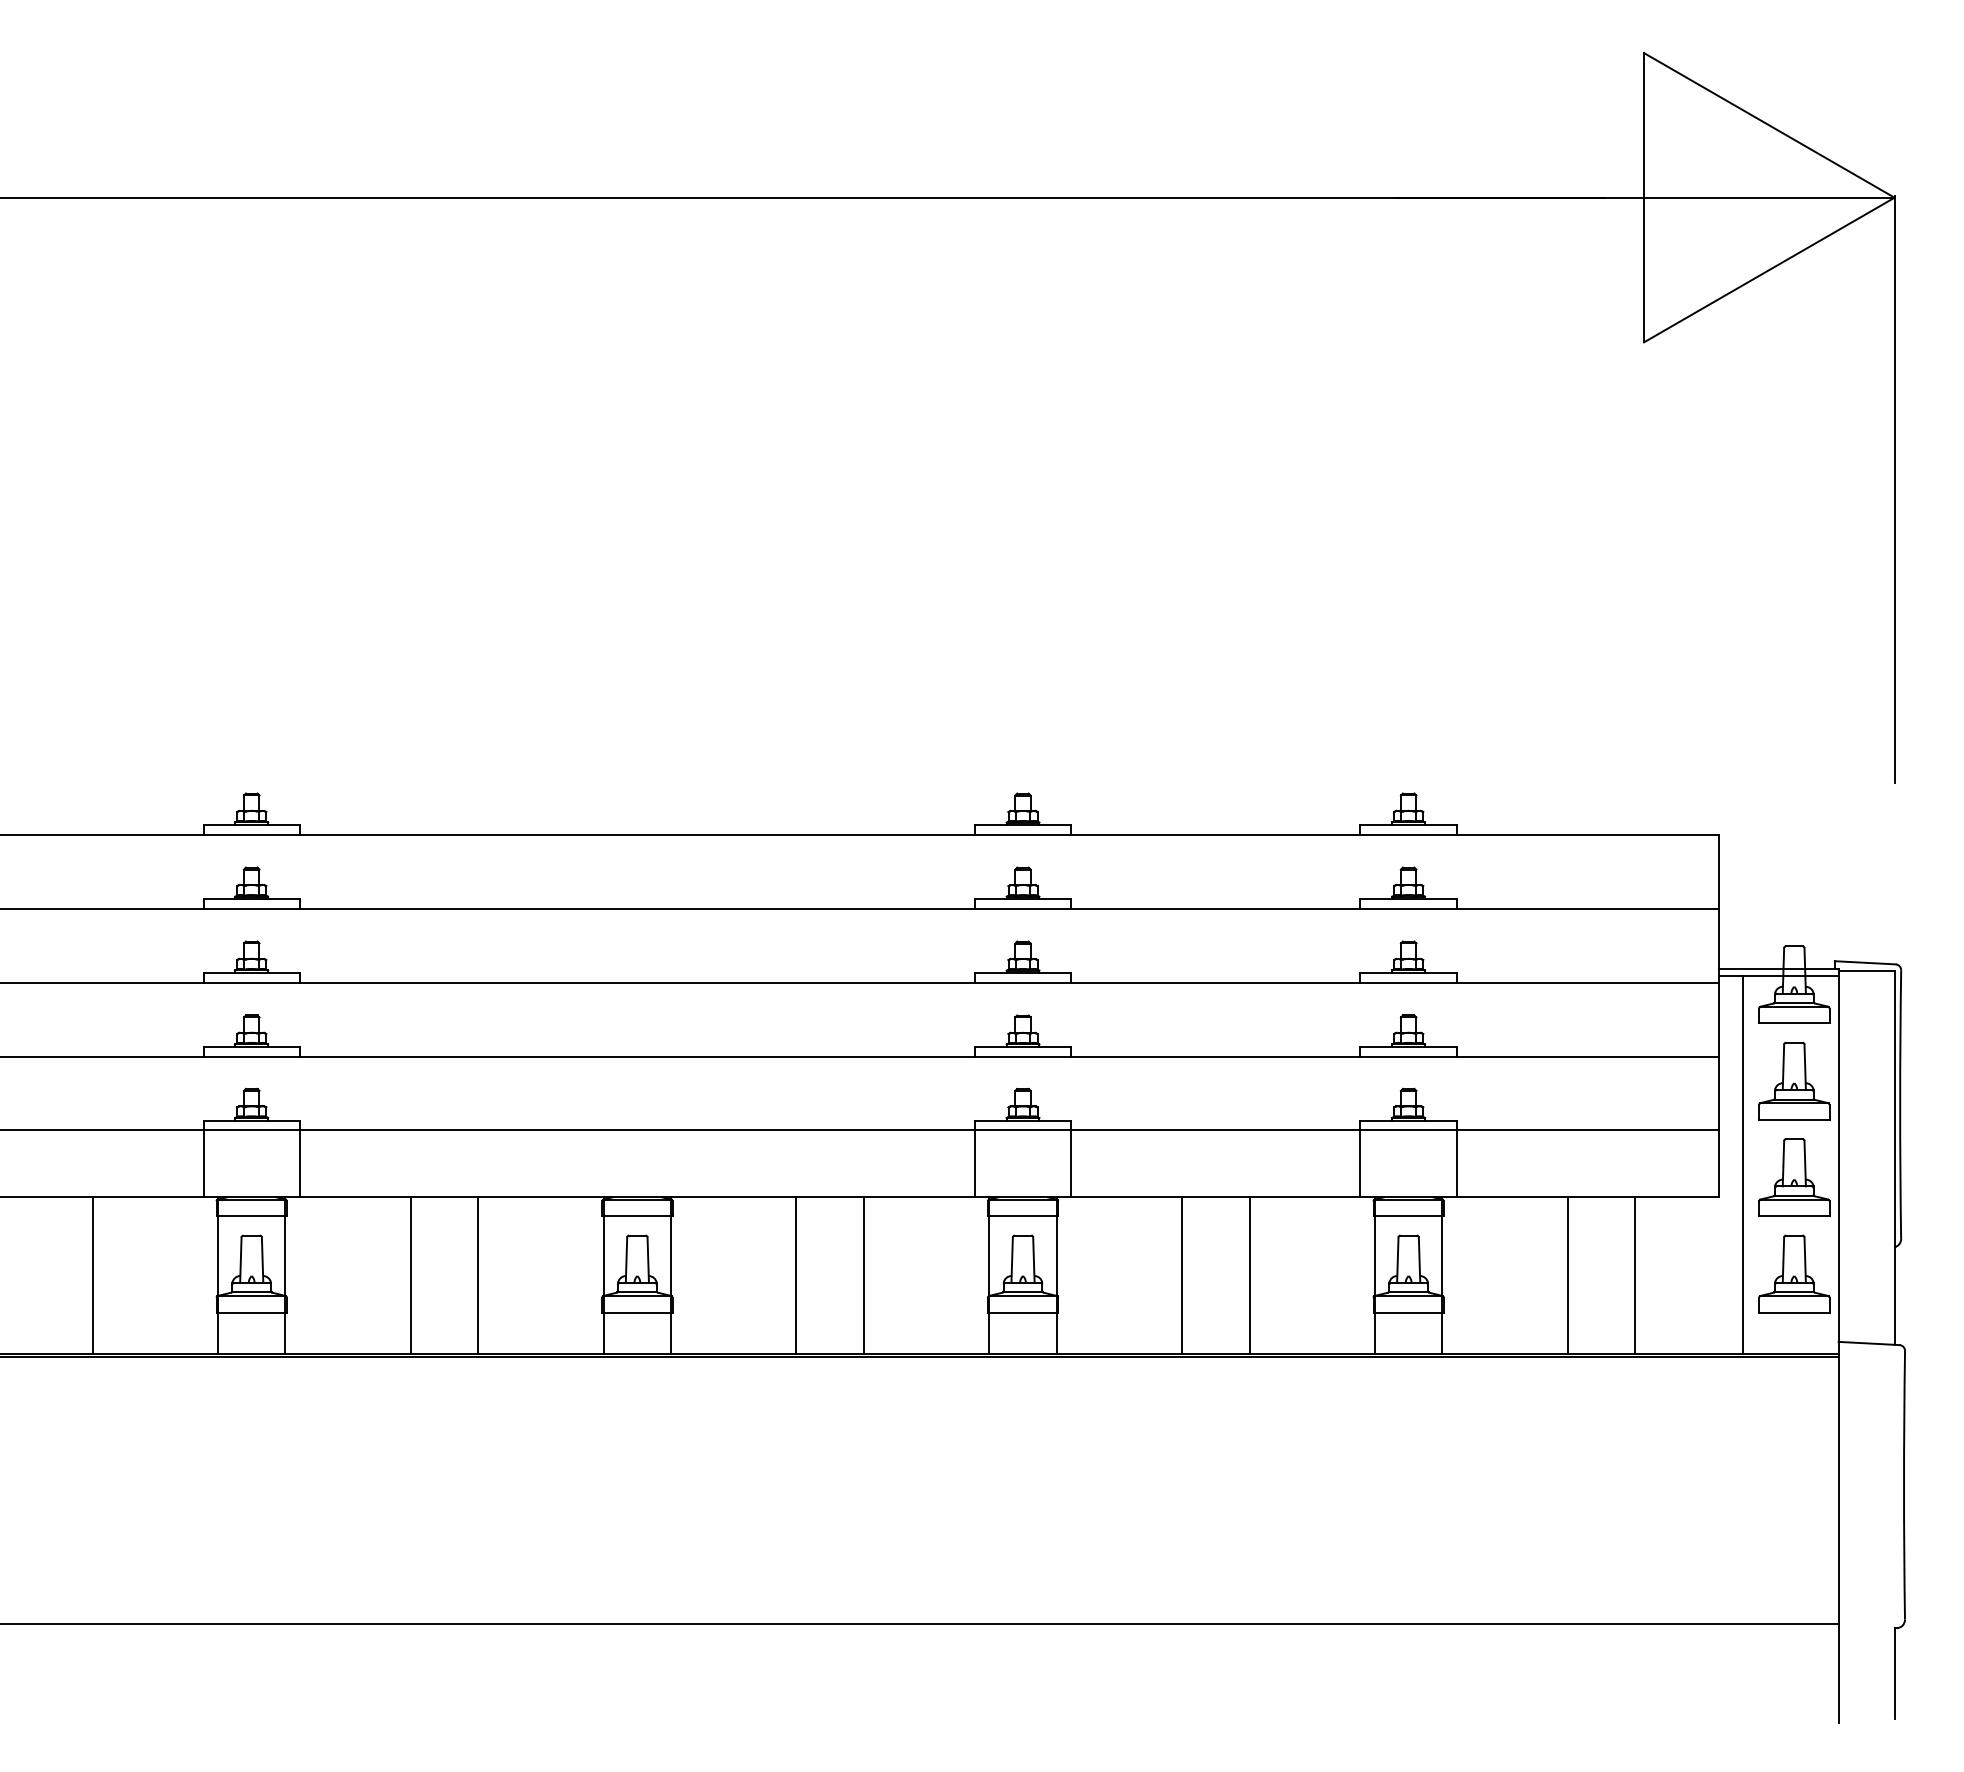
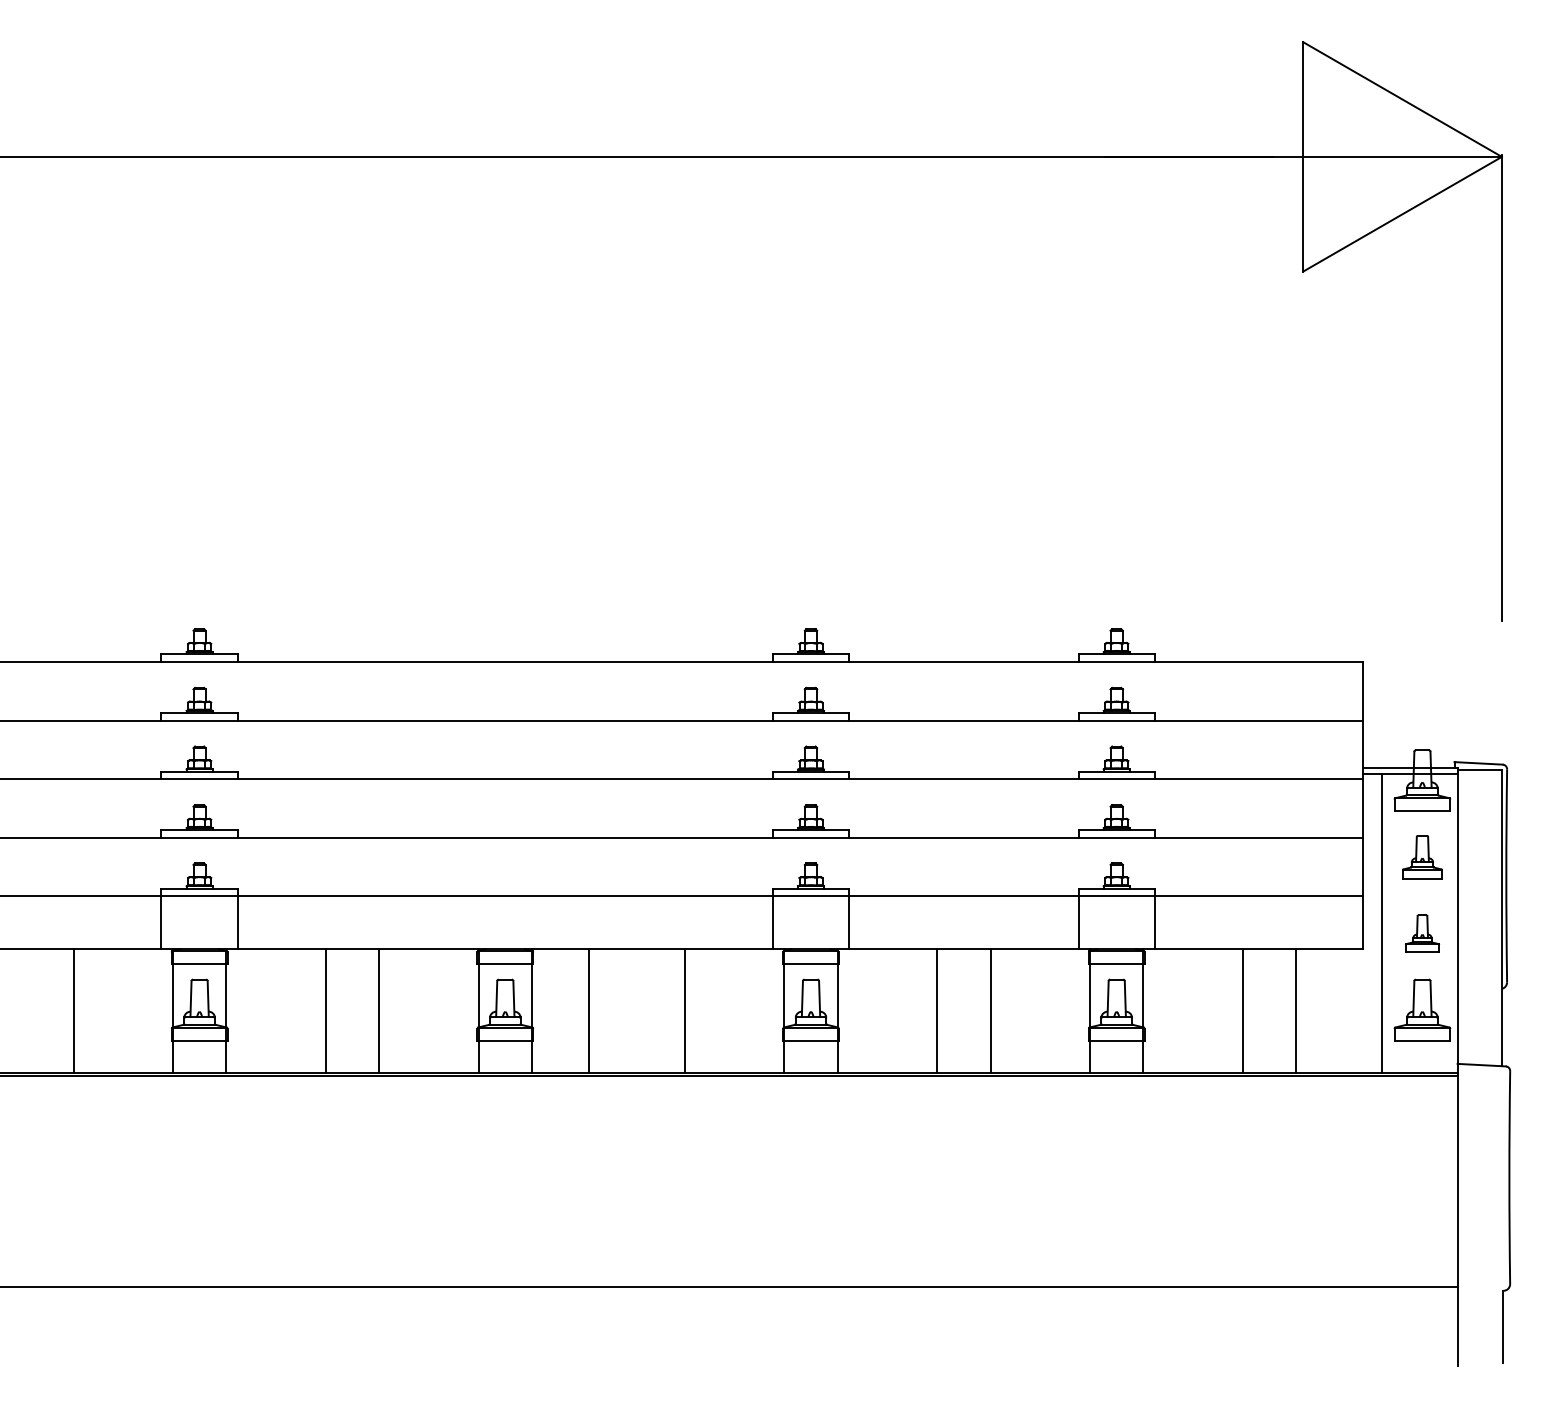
part: (1794, 1080) -> (1422, 856), size x0.7
part: (1794, 1177) -> (1422, 933), size x0.6
line: (796, 1275) -> (588, 1011), moved

